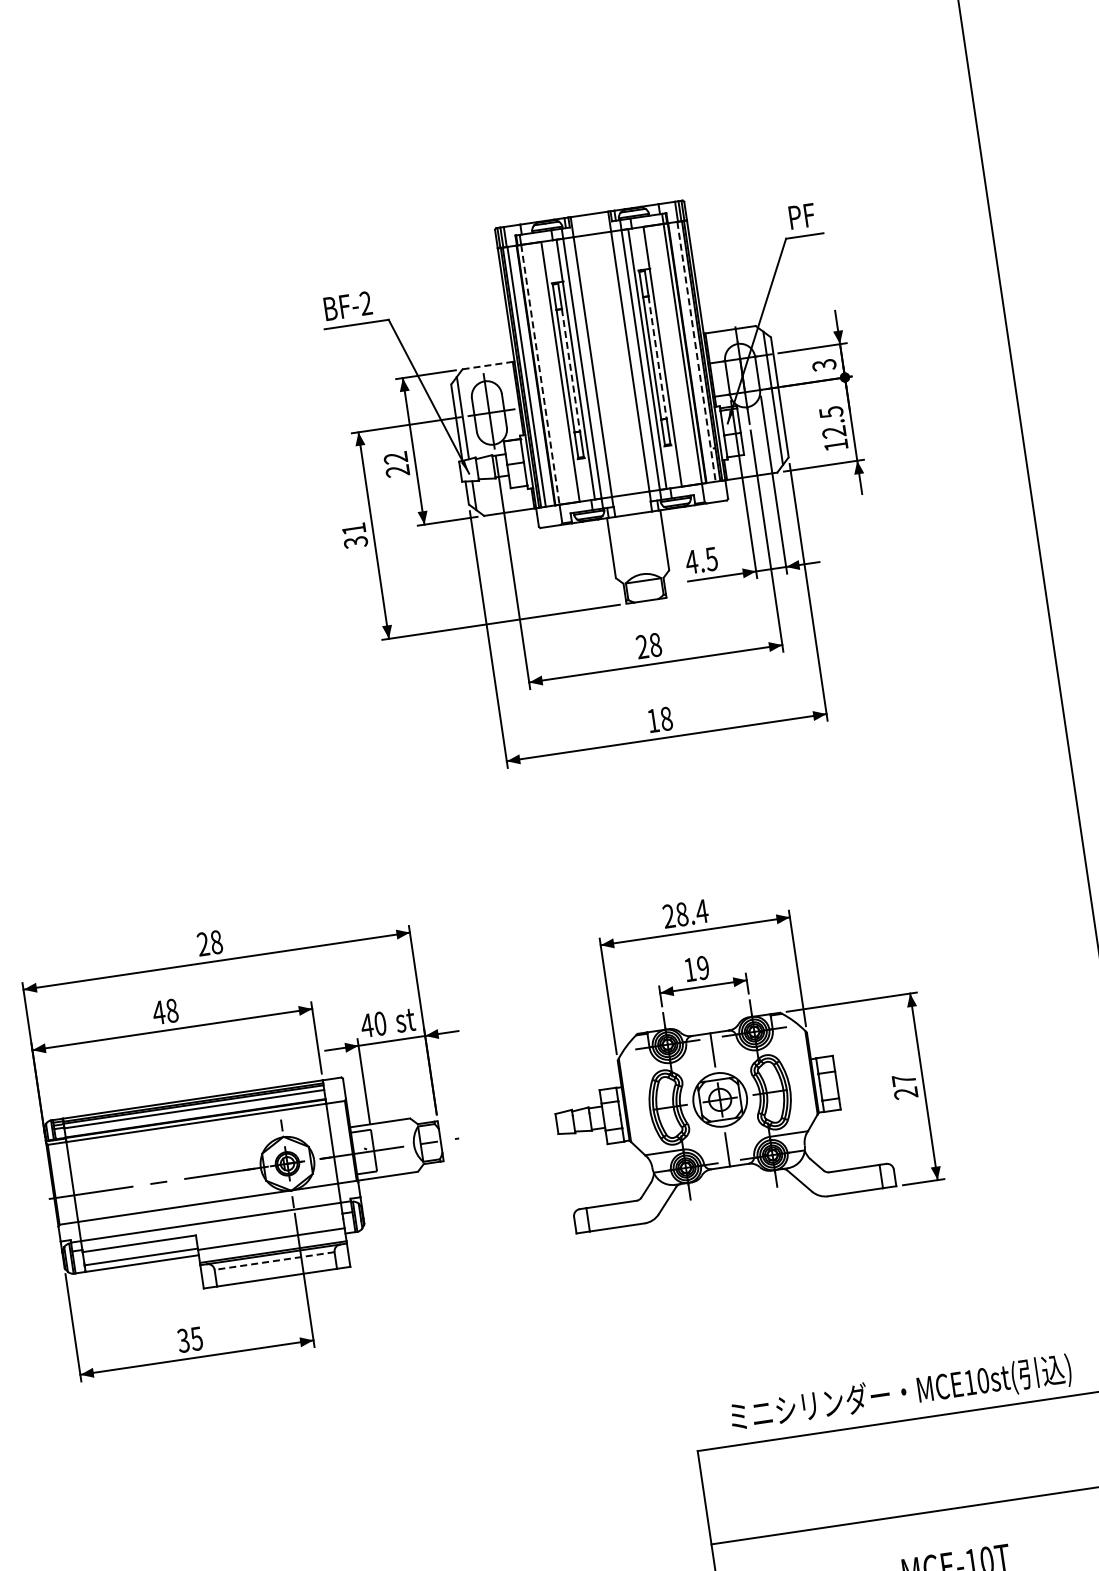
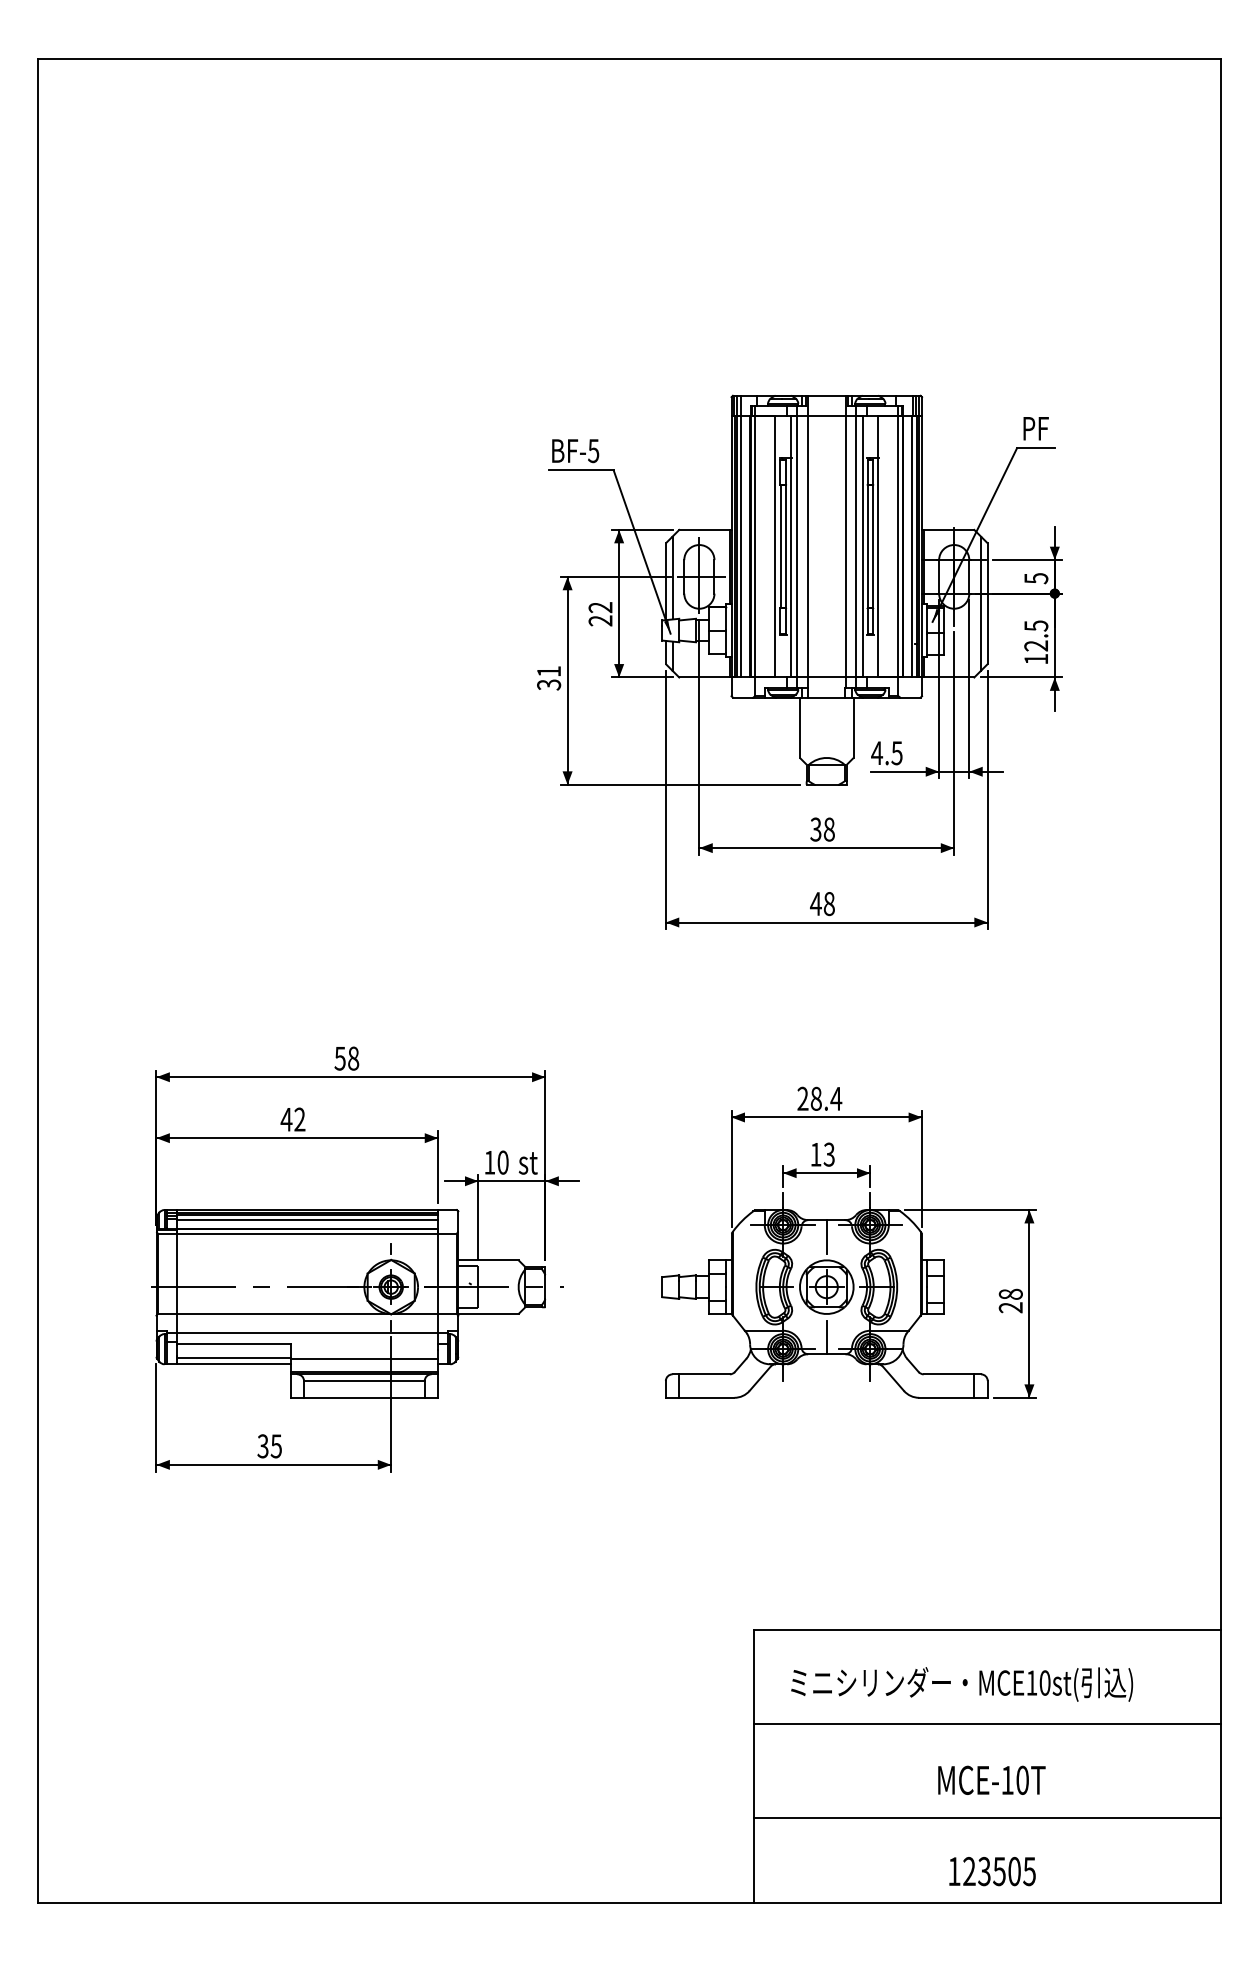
text: (365, 303) -> (593, 451), BF-2 -> BF-5
line: (696, 351) -> (912, 546), dashed -> solid
line: (657, 357) -> (873, 546), dashed -> solid
line: (488, 365) -> (705, 529), dashed -> solid
text: (823, 365) -> (1035, 578), 3 -> 5
line: (570, 370) -> (785, 546), dashed -> solid
line: (540, 374) -> (755, 546), dashed -> solid
text: (641, 646) -> (815, 829), 28 -> 38
text: (652, 720) -> (815, 903), 18 -> 48
text: (202, 944) -> (339, 1058), 28 -> 58
text: (702, 967) -> (828, 1154), 19 -> 13
text: (171, 1010) -> (299, 1119), 48 -> 42
text: (366, 1025) -> (489, 1162), 40 -> 10
text: (903, 1079) -> (1010, 1293), 27 -> 28
line: (273, 1261) -> (363, 1381), dashed -> solid
text: (901, 1394) -> (962, 1684), moved

